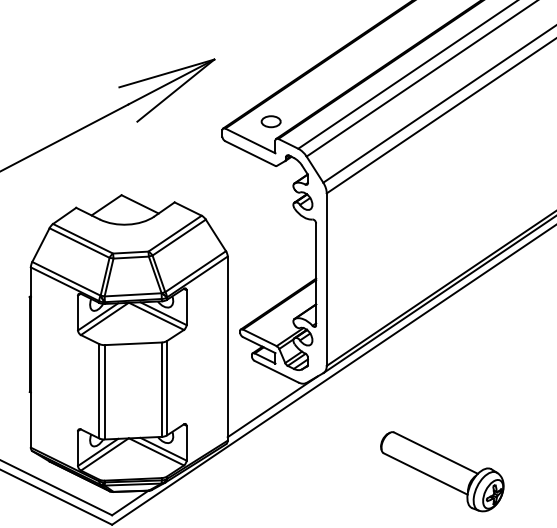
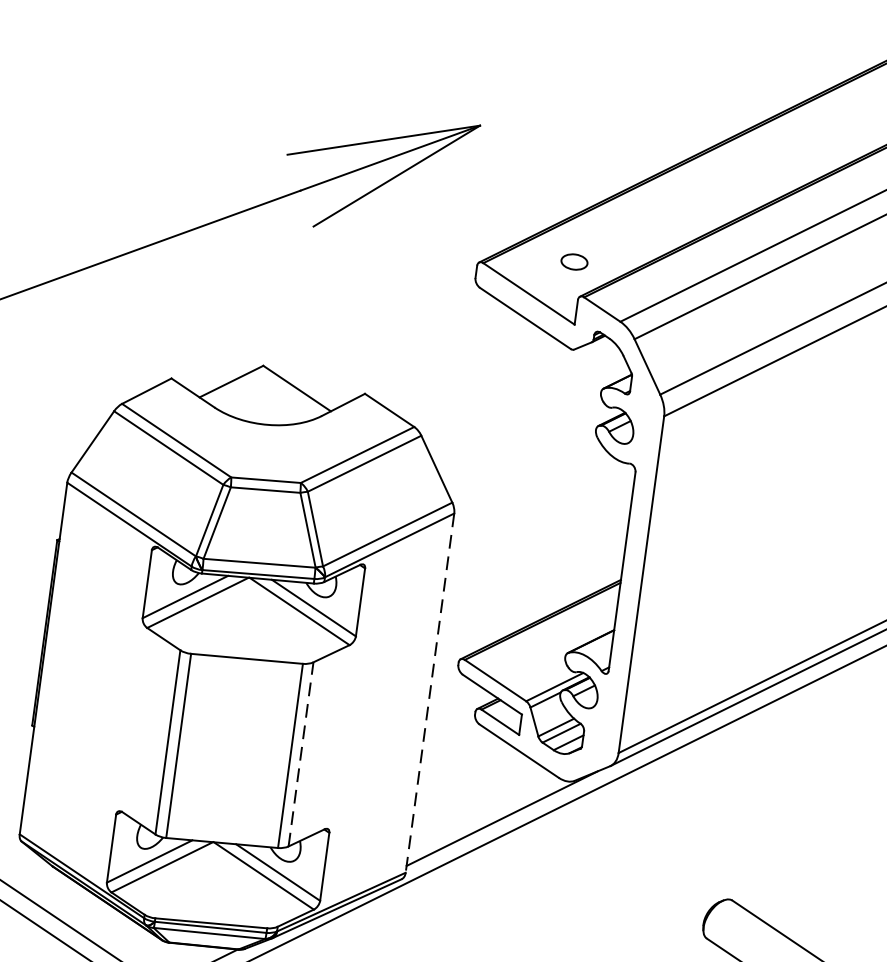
part: (270, 121) -> (573, 261), size x0.7
line: (227, 349) -> (429, 694), solid -> dashed
line: (167, 387) -> (302, 753), solid -> dashed

